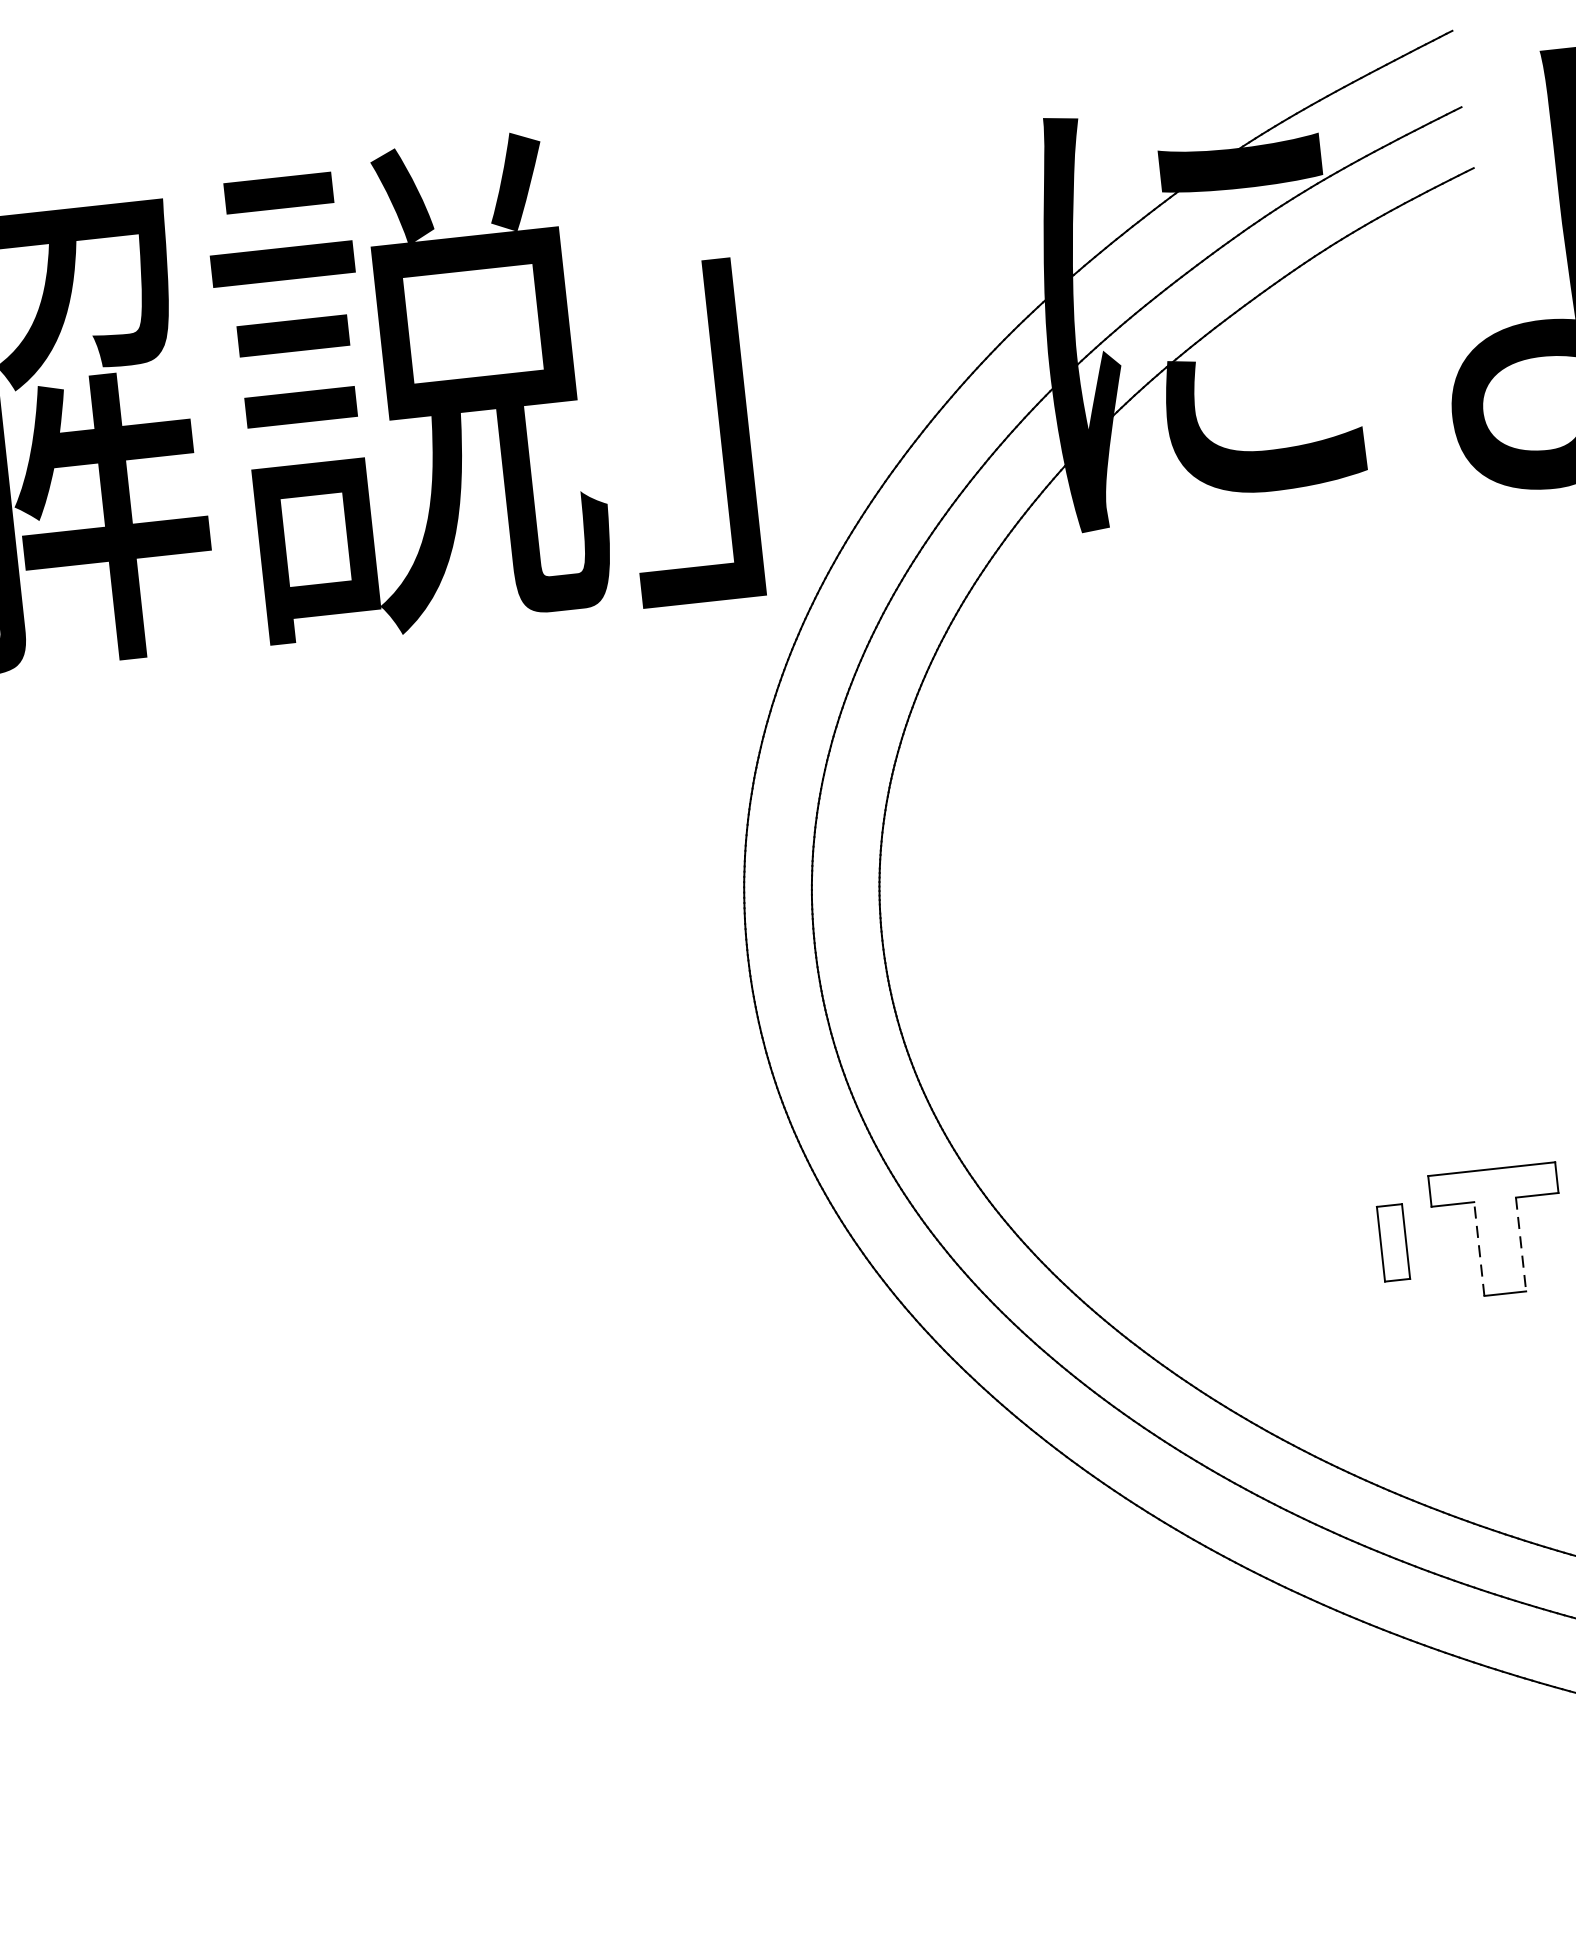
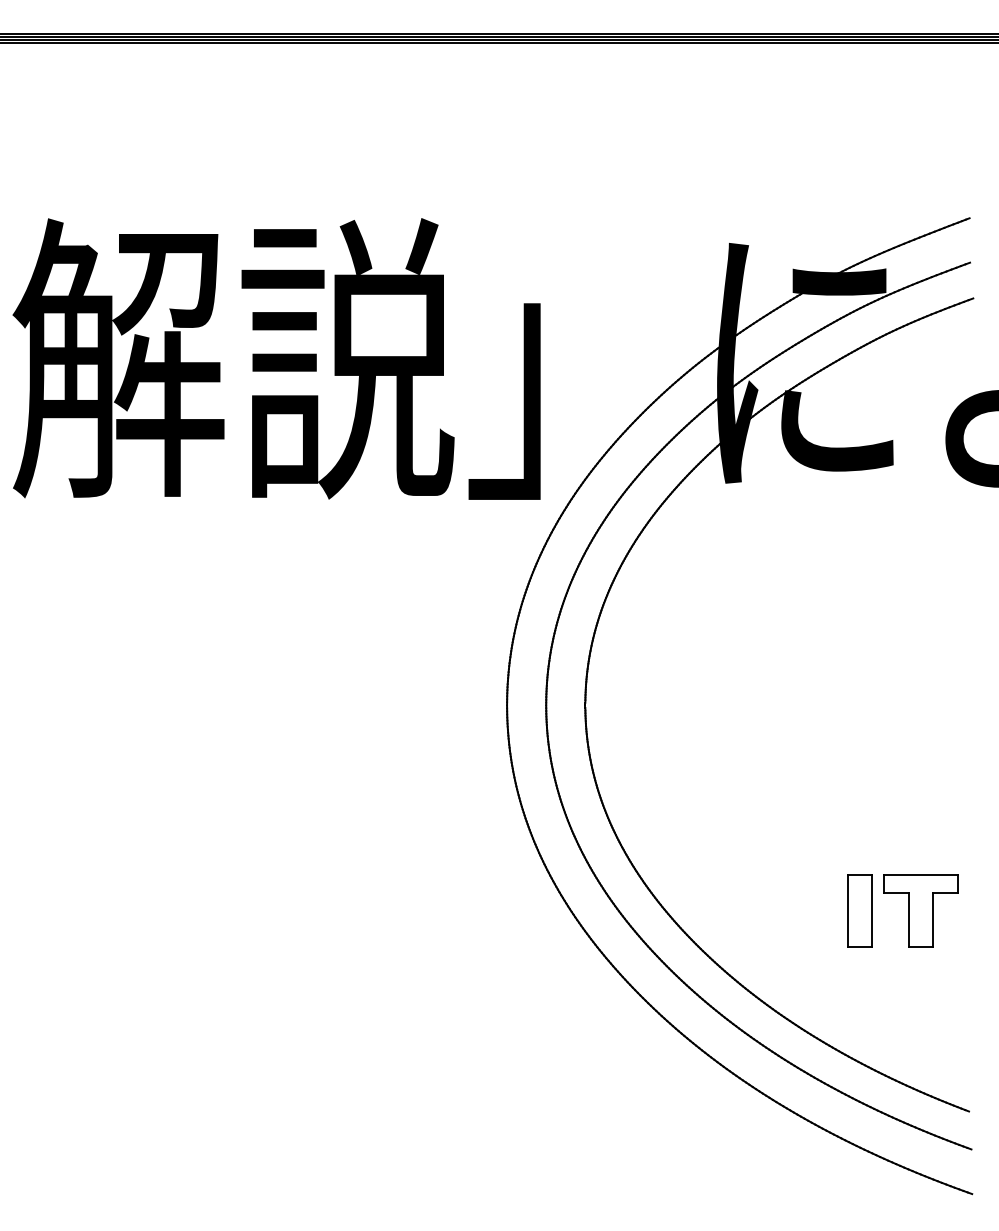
part: (1392, 1242) -> (859, 910), size x1.67
line: (1521, 1245) -> (933, 920), dashed -> solid
line: (1480, 1248) -> (909, 919), dashed -> solid

